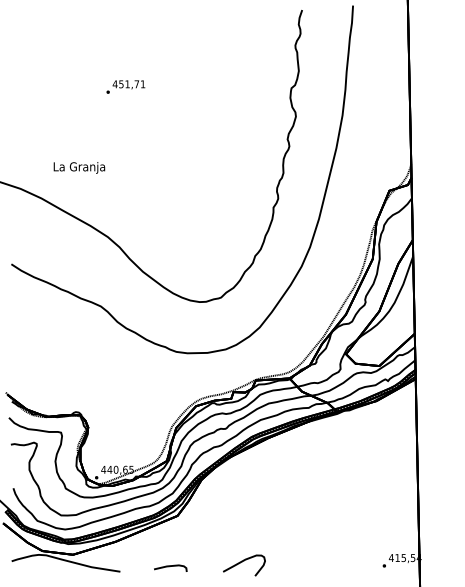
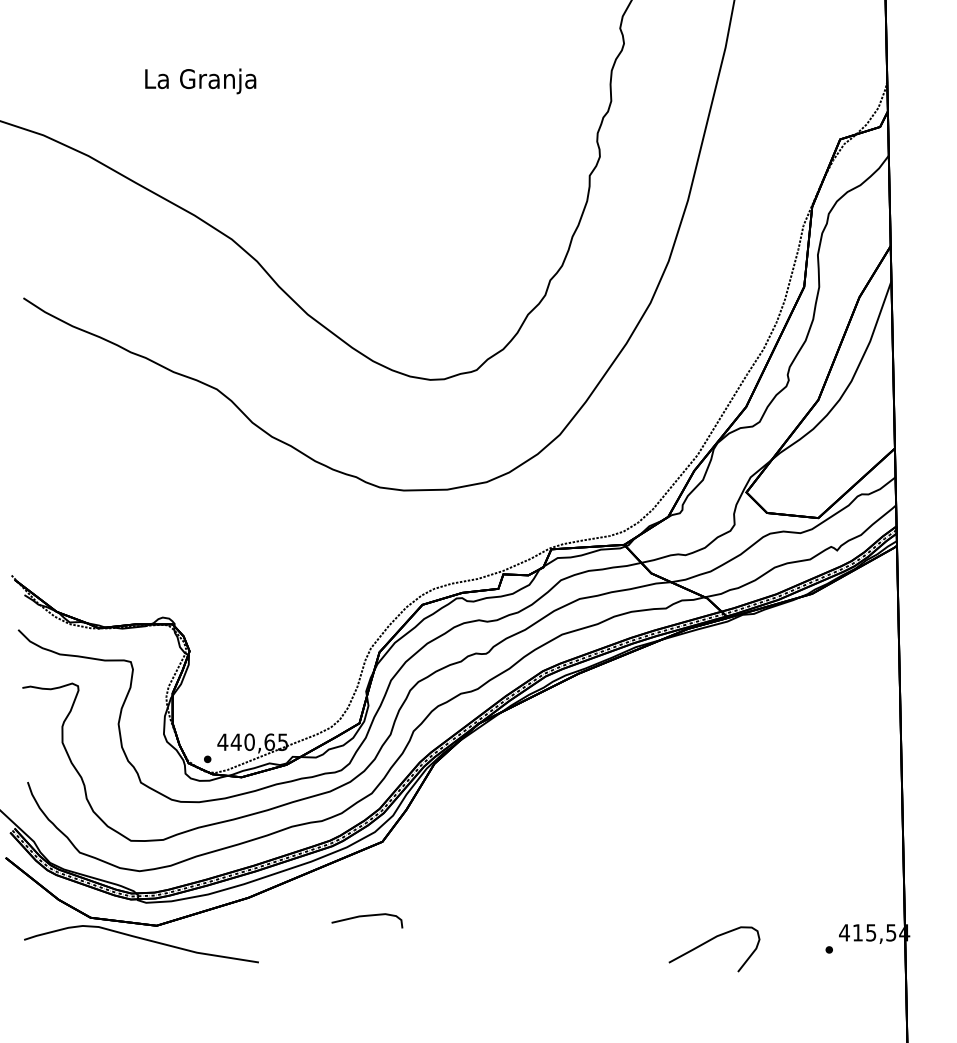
text: (79, 167) -> (200, 80), moved
curve: (242, 562) -> (710, 942), moved
curve: (170, 566) -> (367, 916), moved

